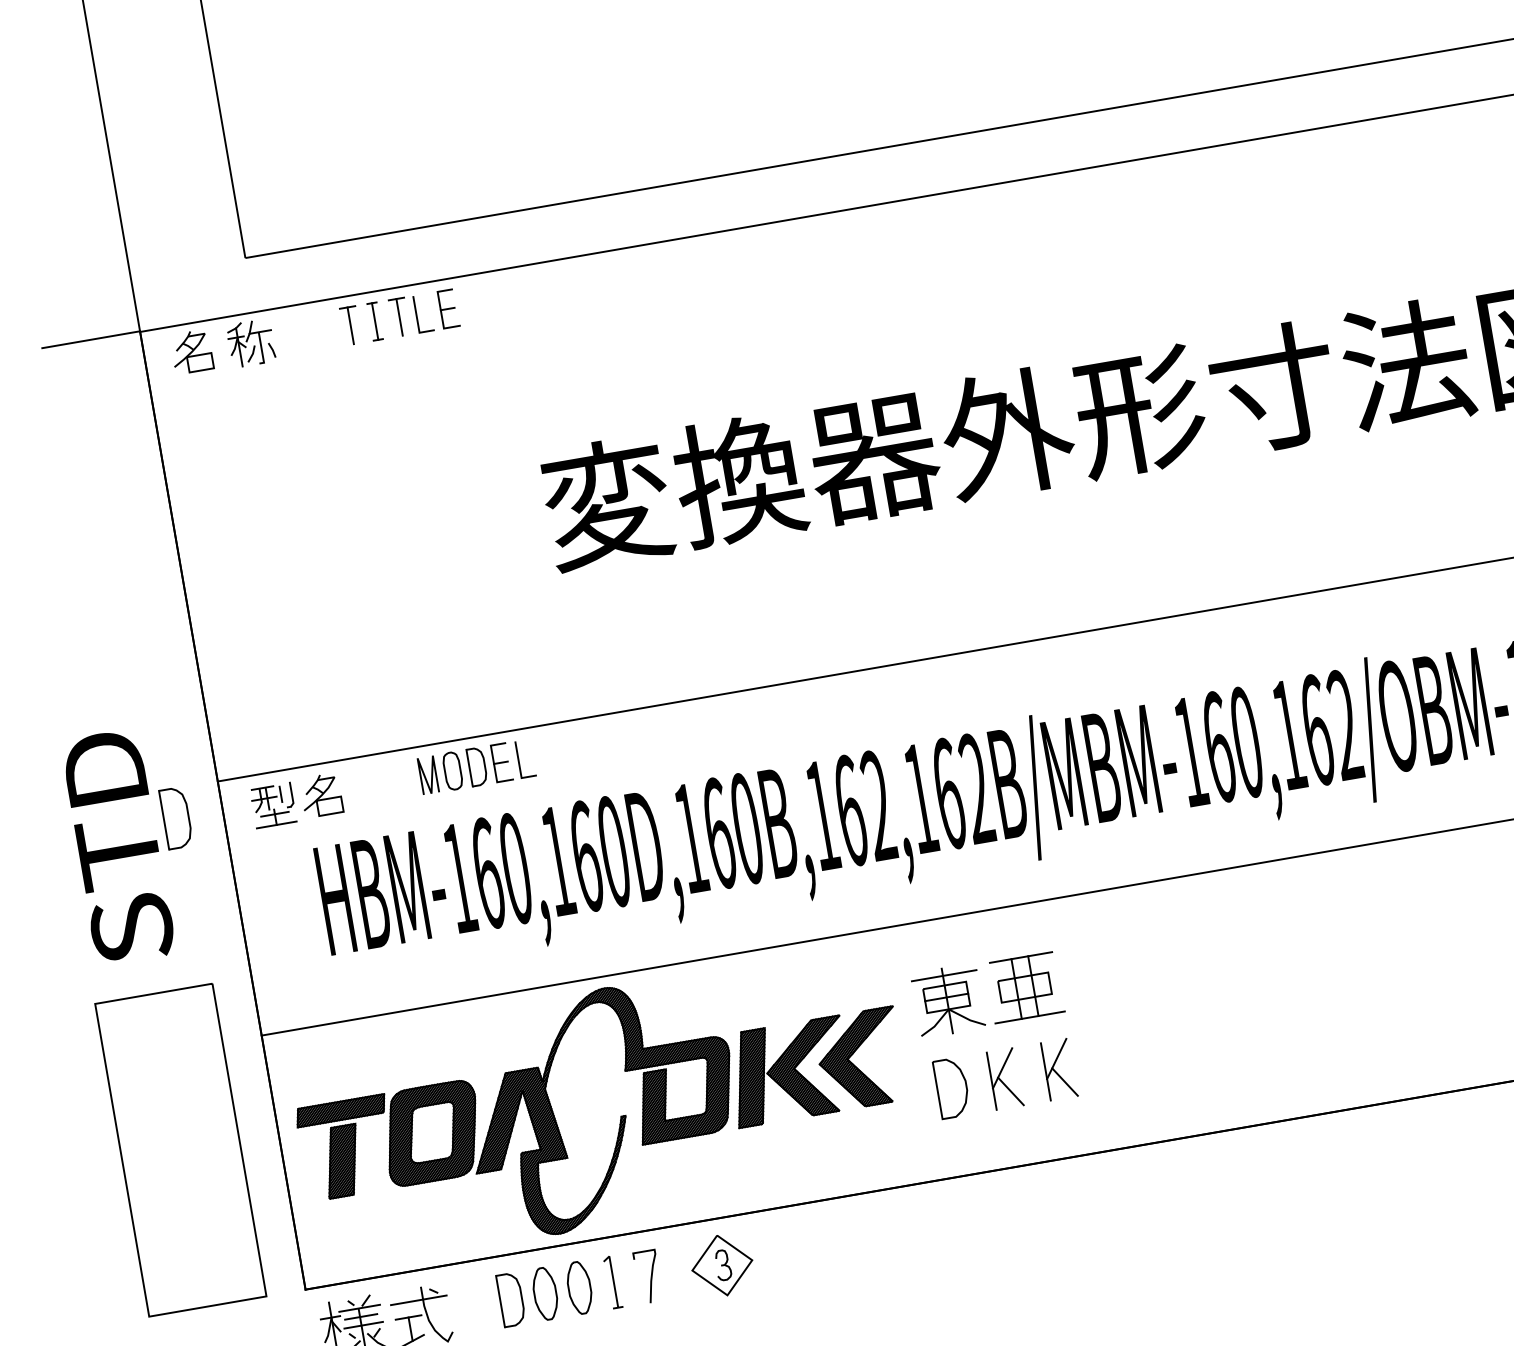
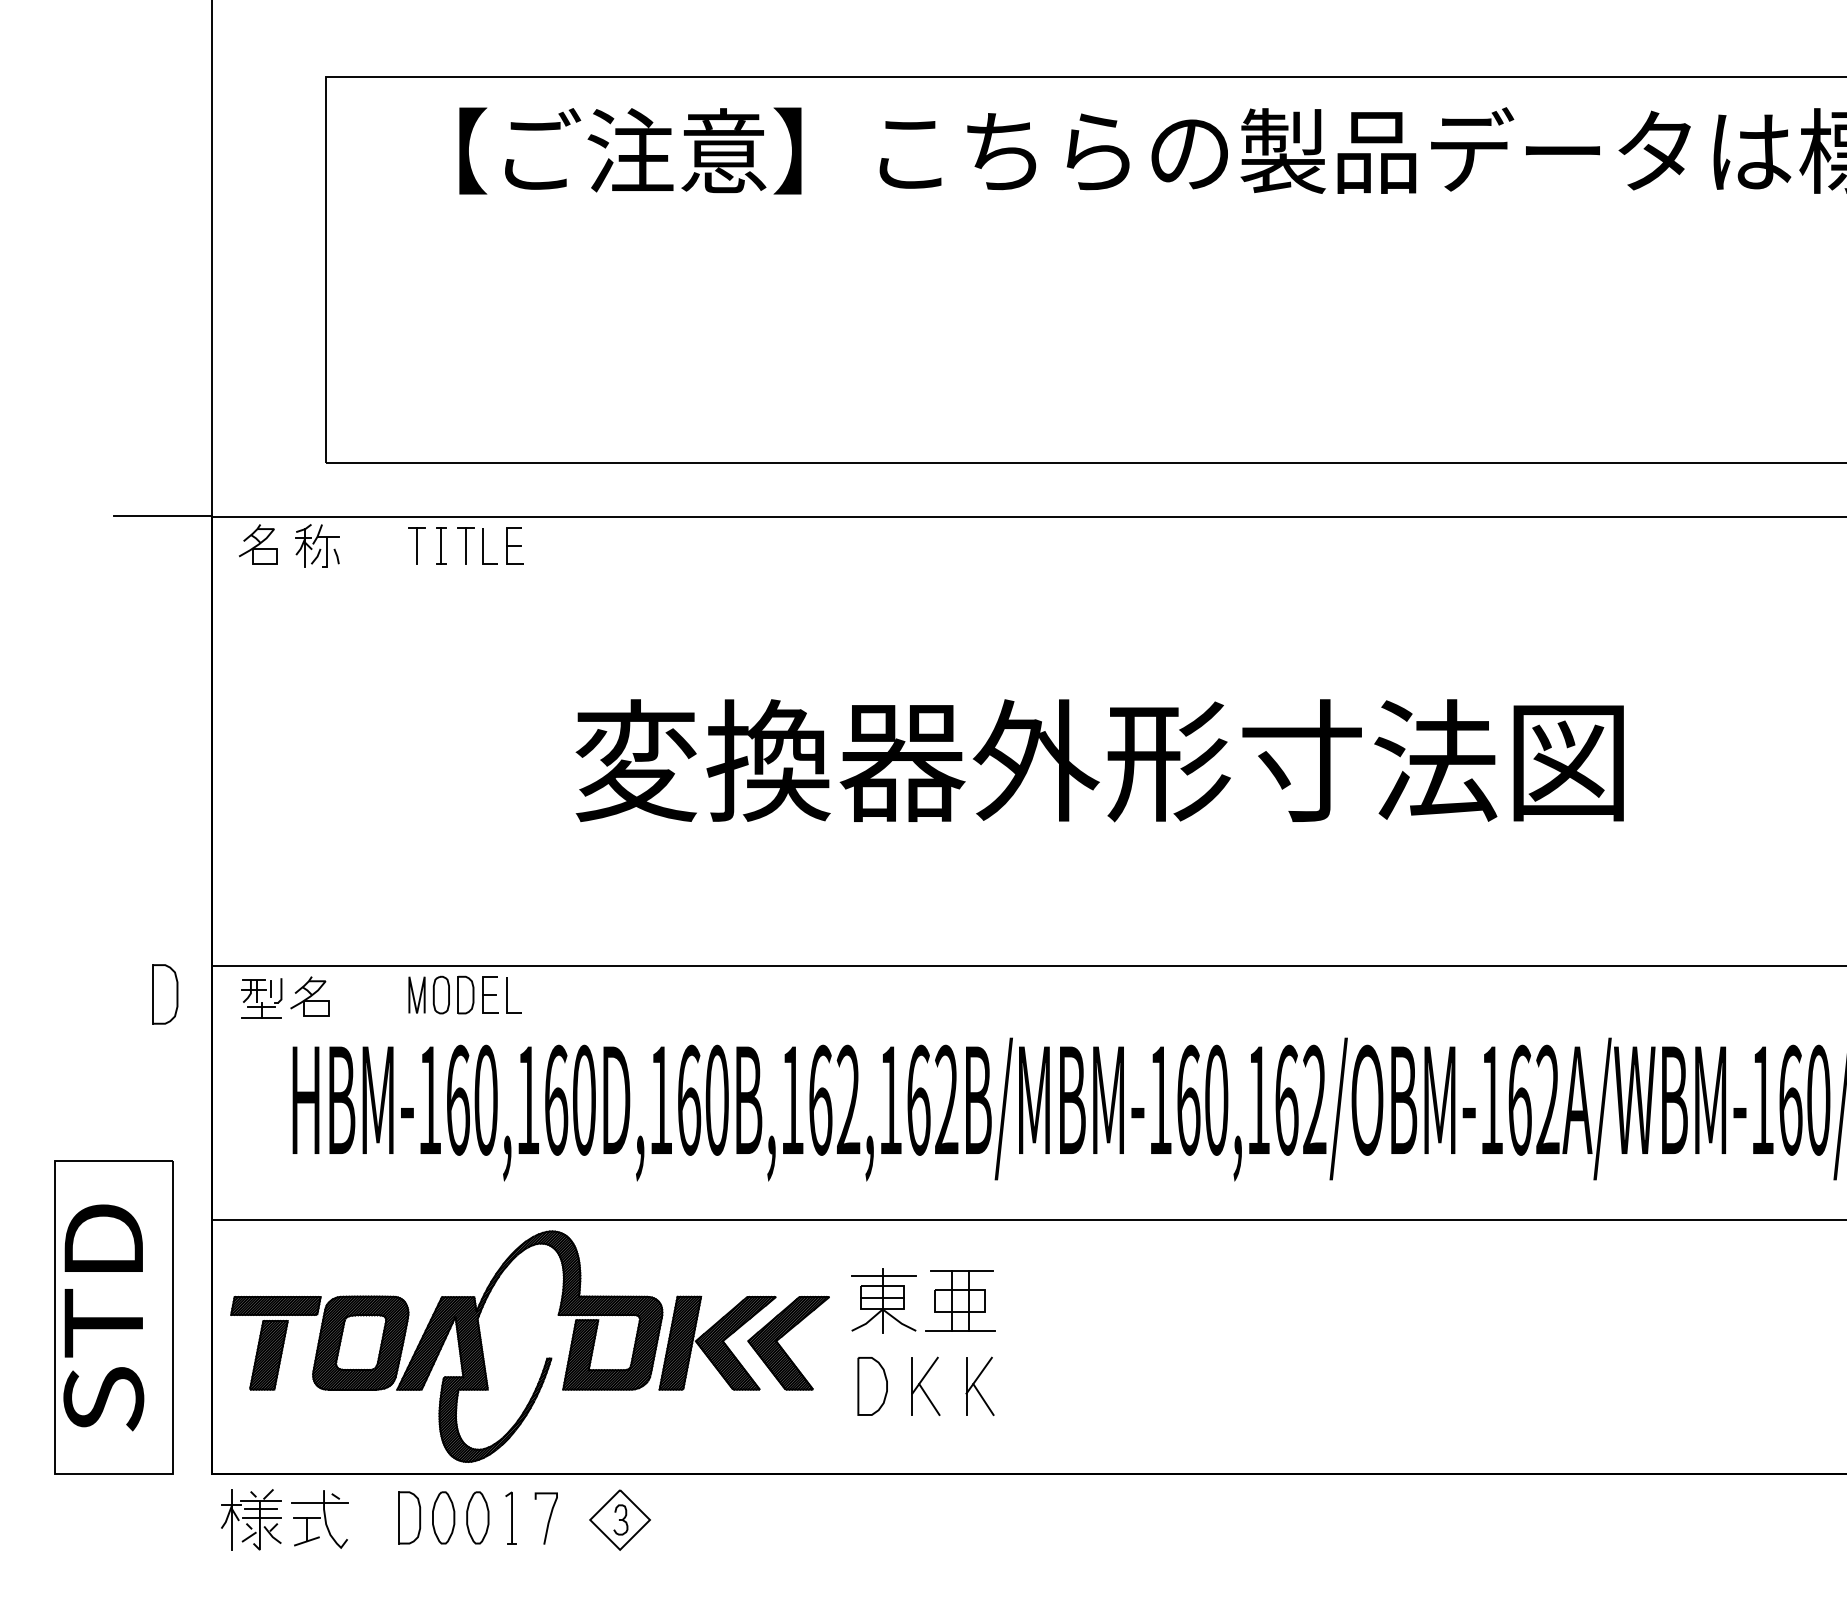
text: (117, 846) -> (103, 1317), moved

